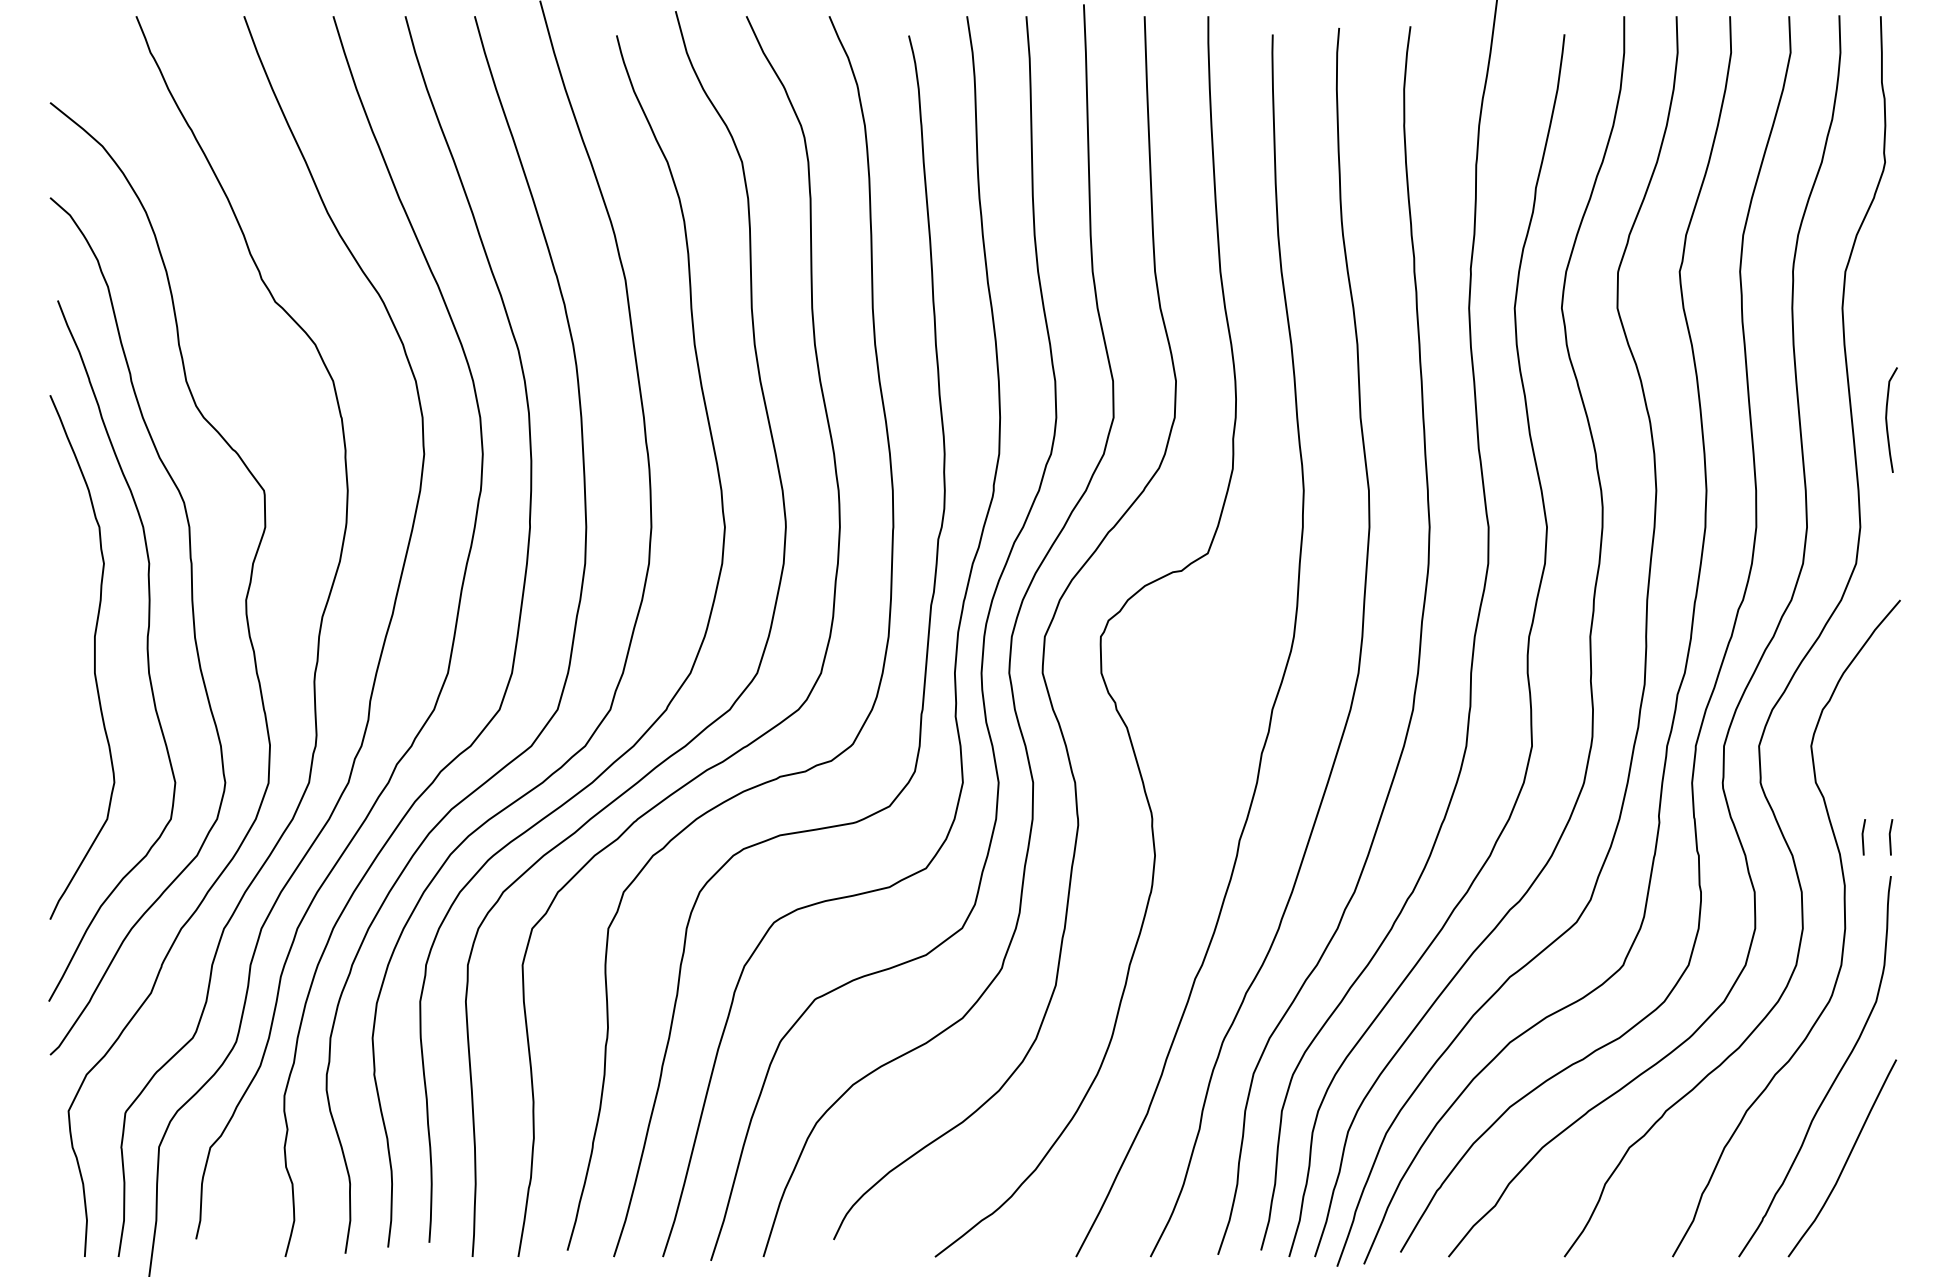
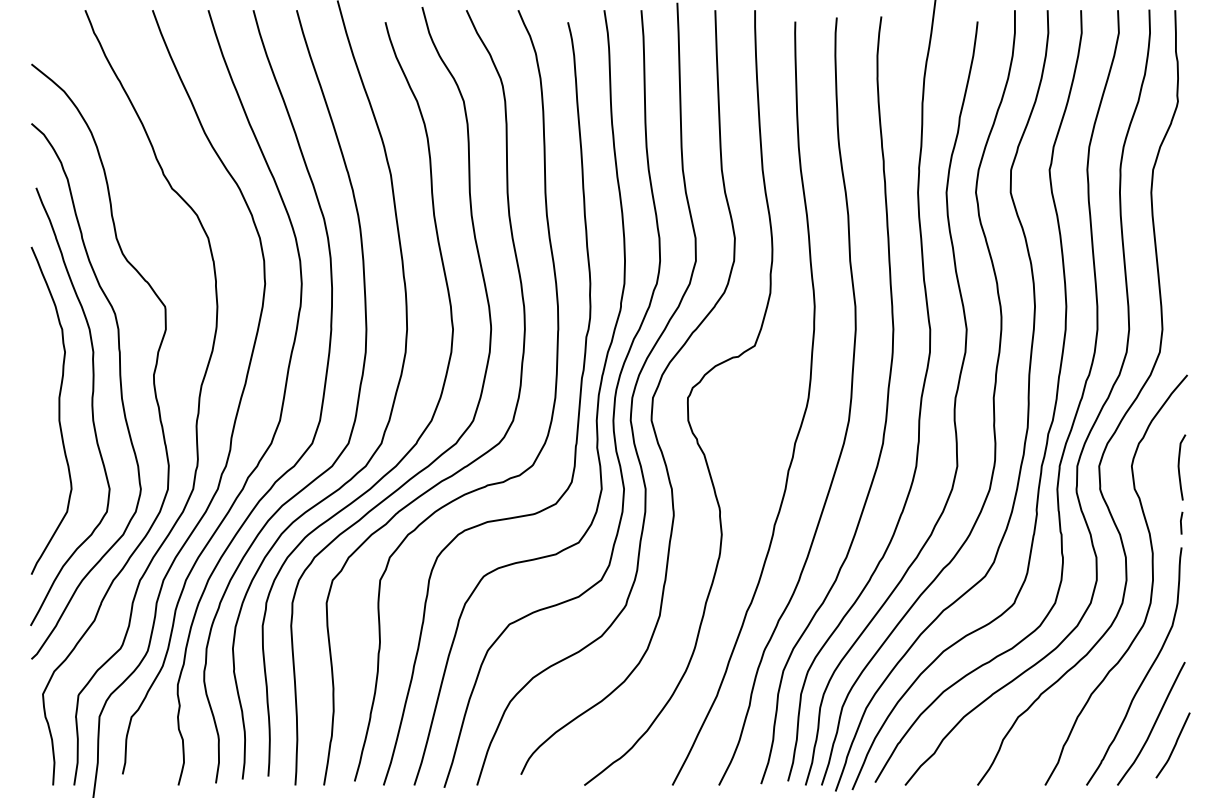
curve: (1887, 420) -> (1179, 467), moved
line: (1863, 836) -> (1164, 522), removed
curve: (1877, 1194) -> (1173, 746), added

